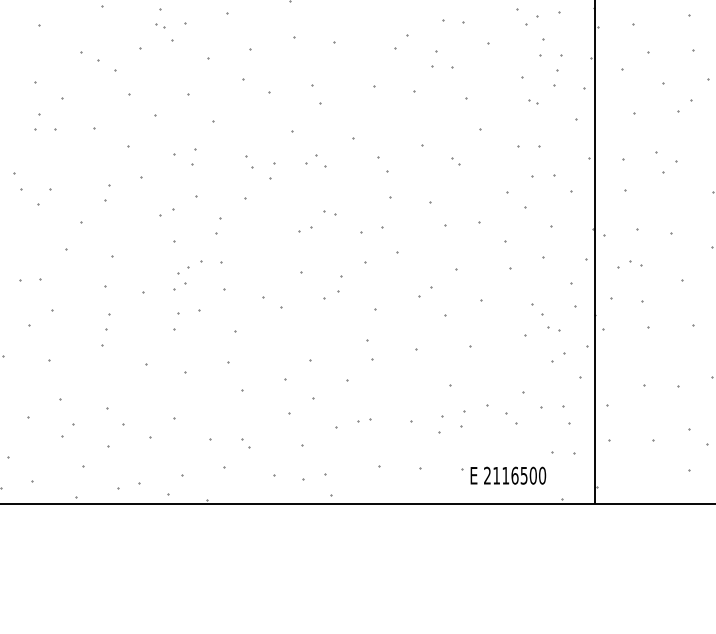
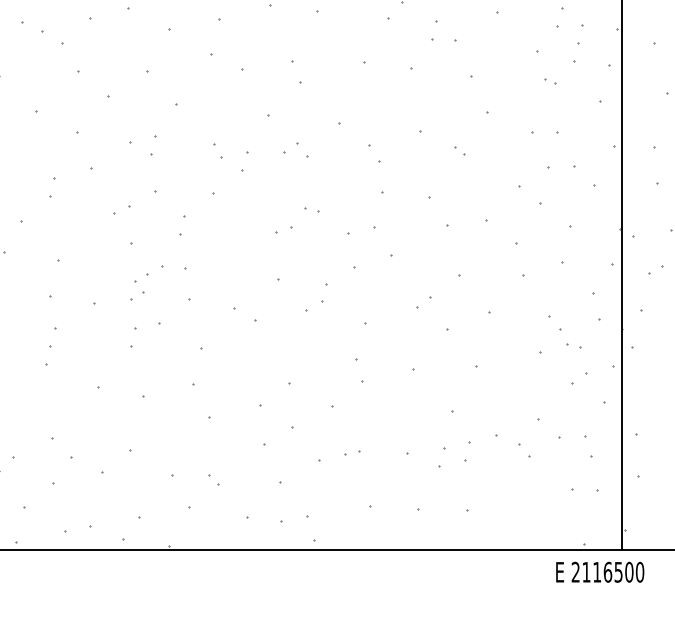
text: (508, 475) -> (600, 571), moved

